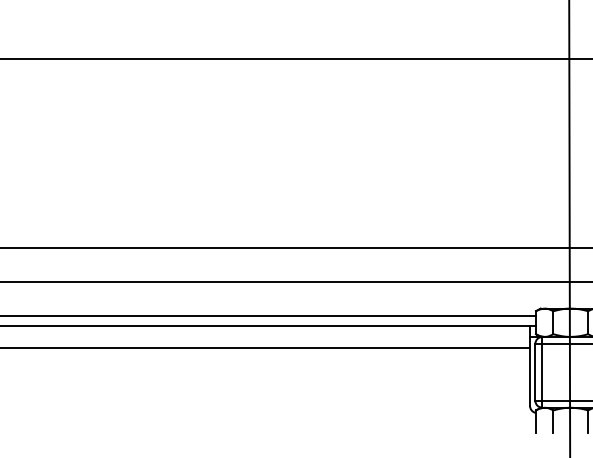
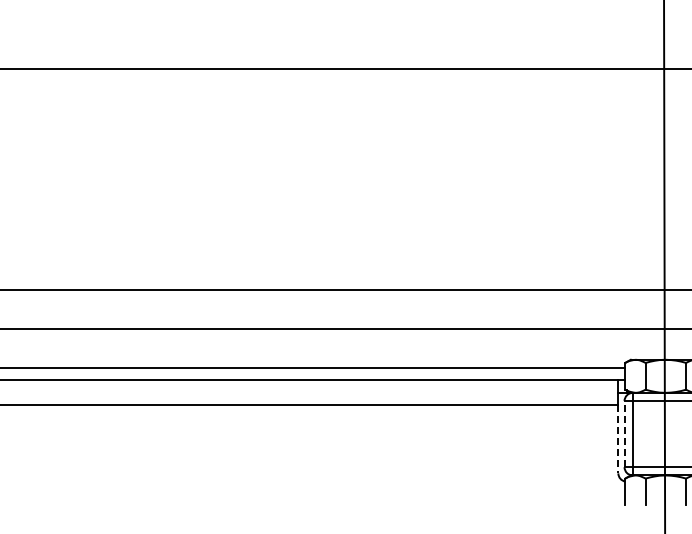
line: (535, 371) -> (624, 433), solid -> dashed
line: (530, 376) -> (618, 439), solid -> dashed

